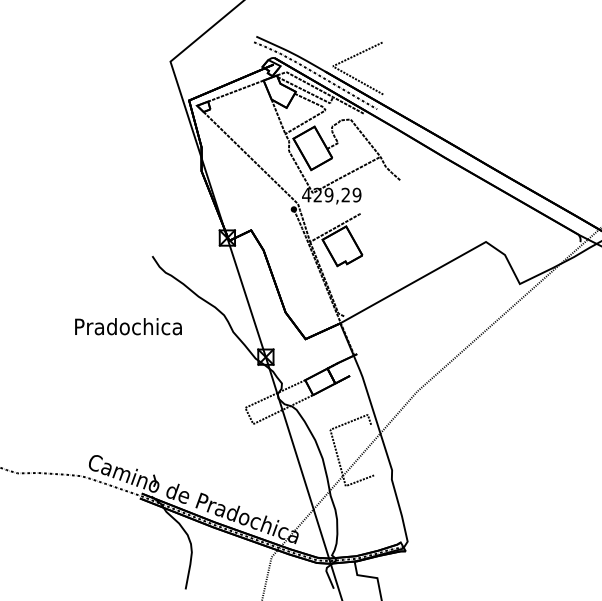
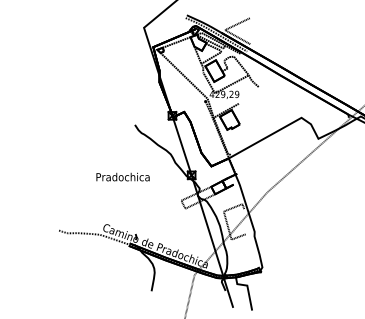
text: (127, 325) -> (122, 176), moved

